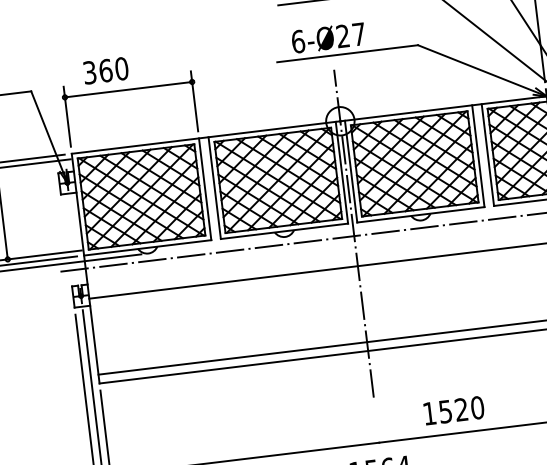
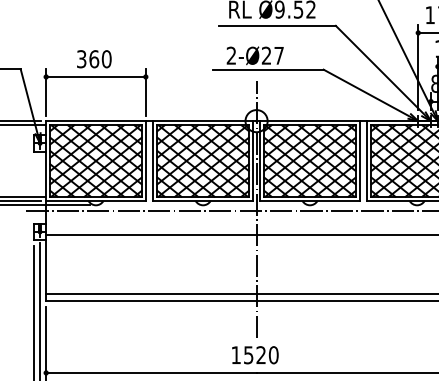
text: (298, 41) -> (231, 55), 6-Ø27 -> 2-Ø27
text: (106, 71) -> (94, 59), moved
text: (454, 411) -> (255, 355), moved

